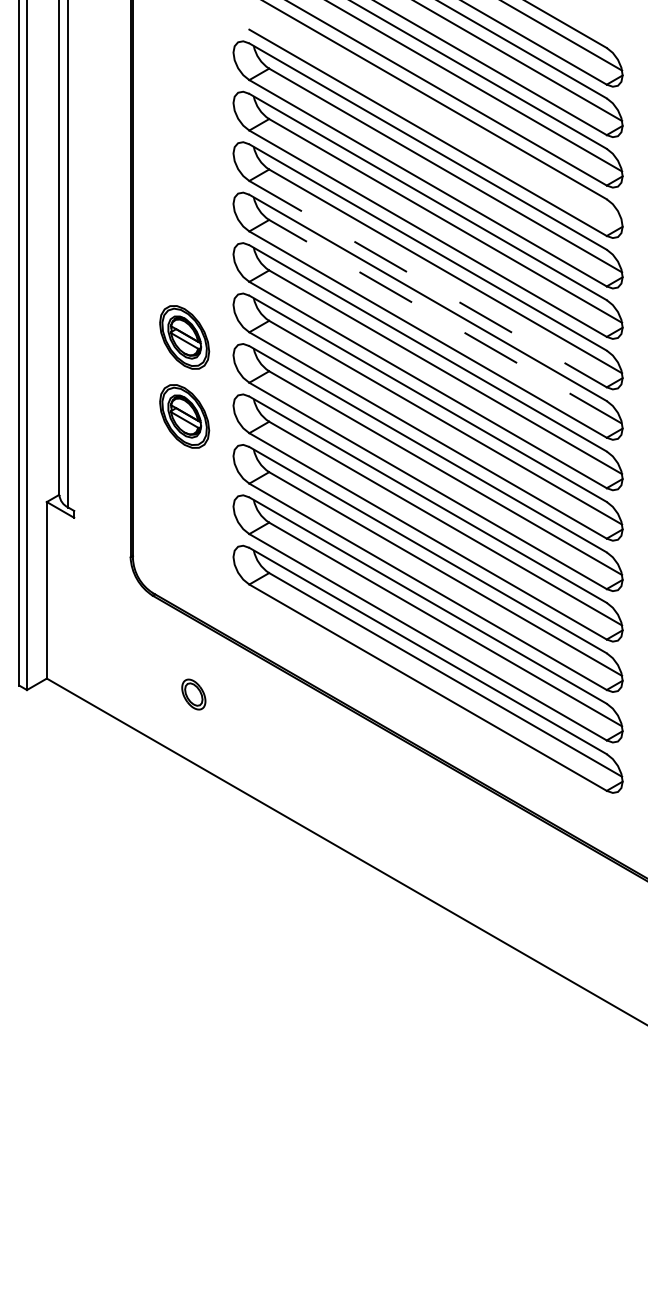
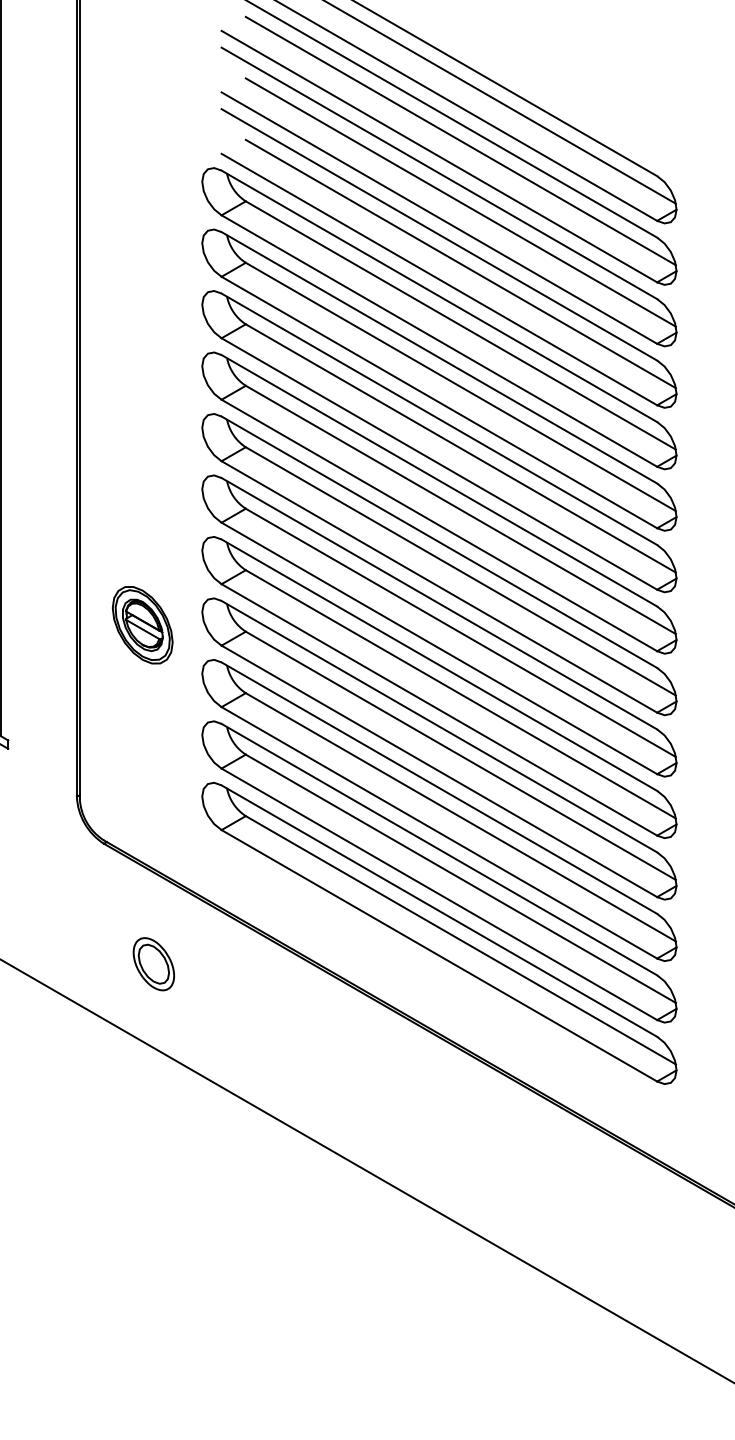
line: (445, 119) -> (460, 263), added
line: (428, 284) -> (439, 464), dashed -> solid
line: (445, 321) -> (460, 509), dashed -> solid
part: (184, 337) -> (142, 529), removed
part: (193, 694) -> (153, 964), size x1.43

